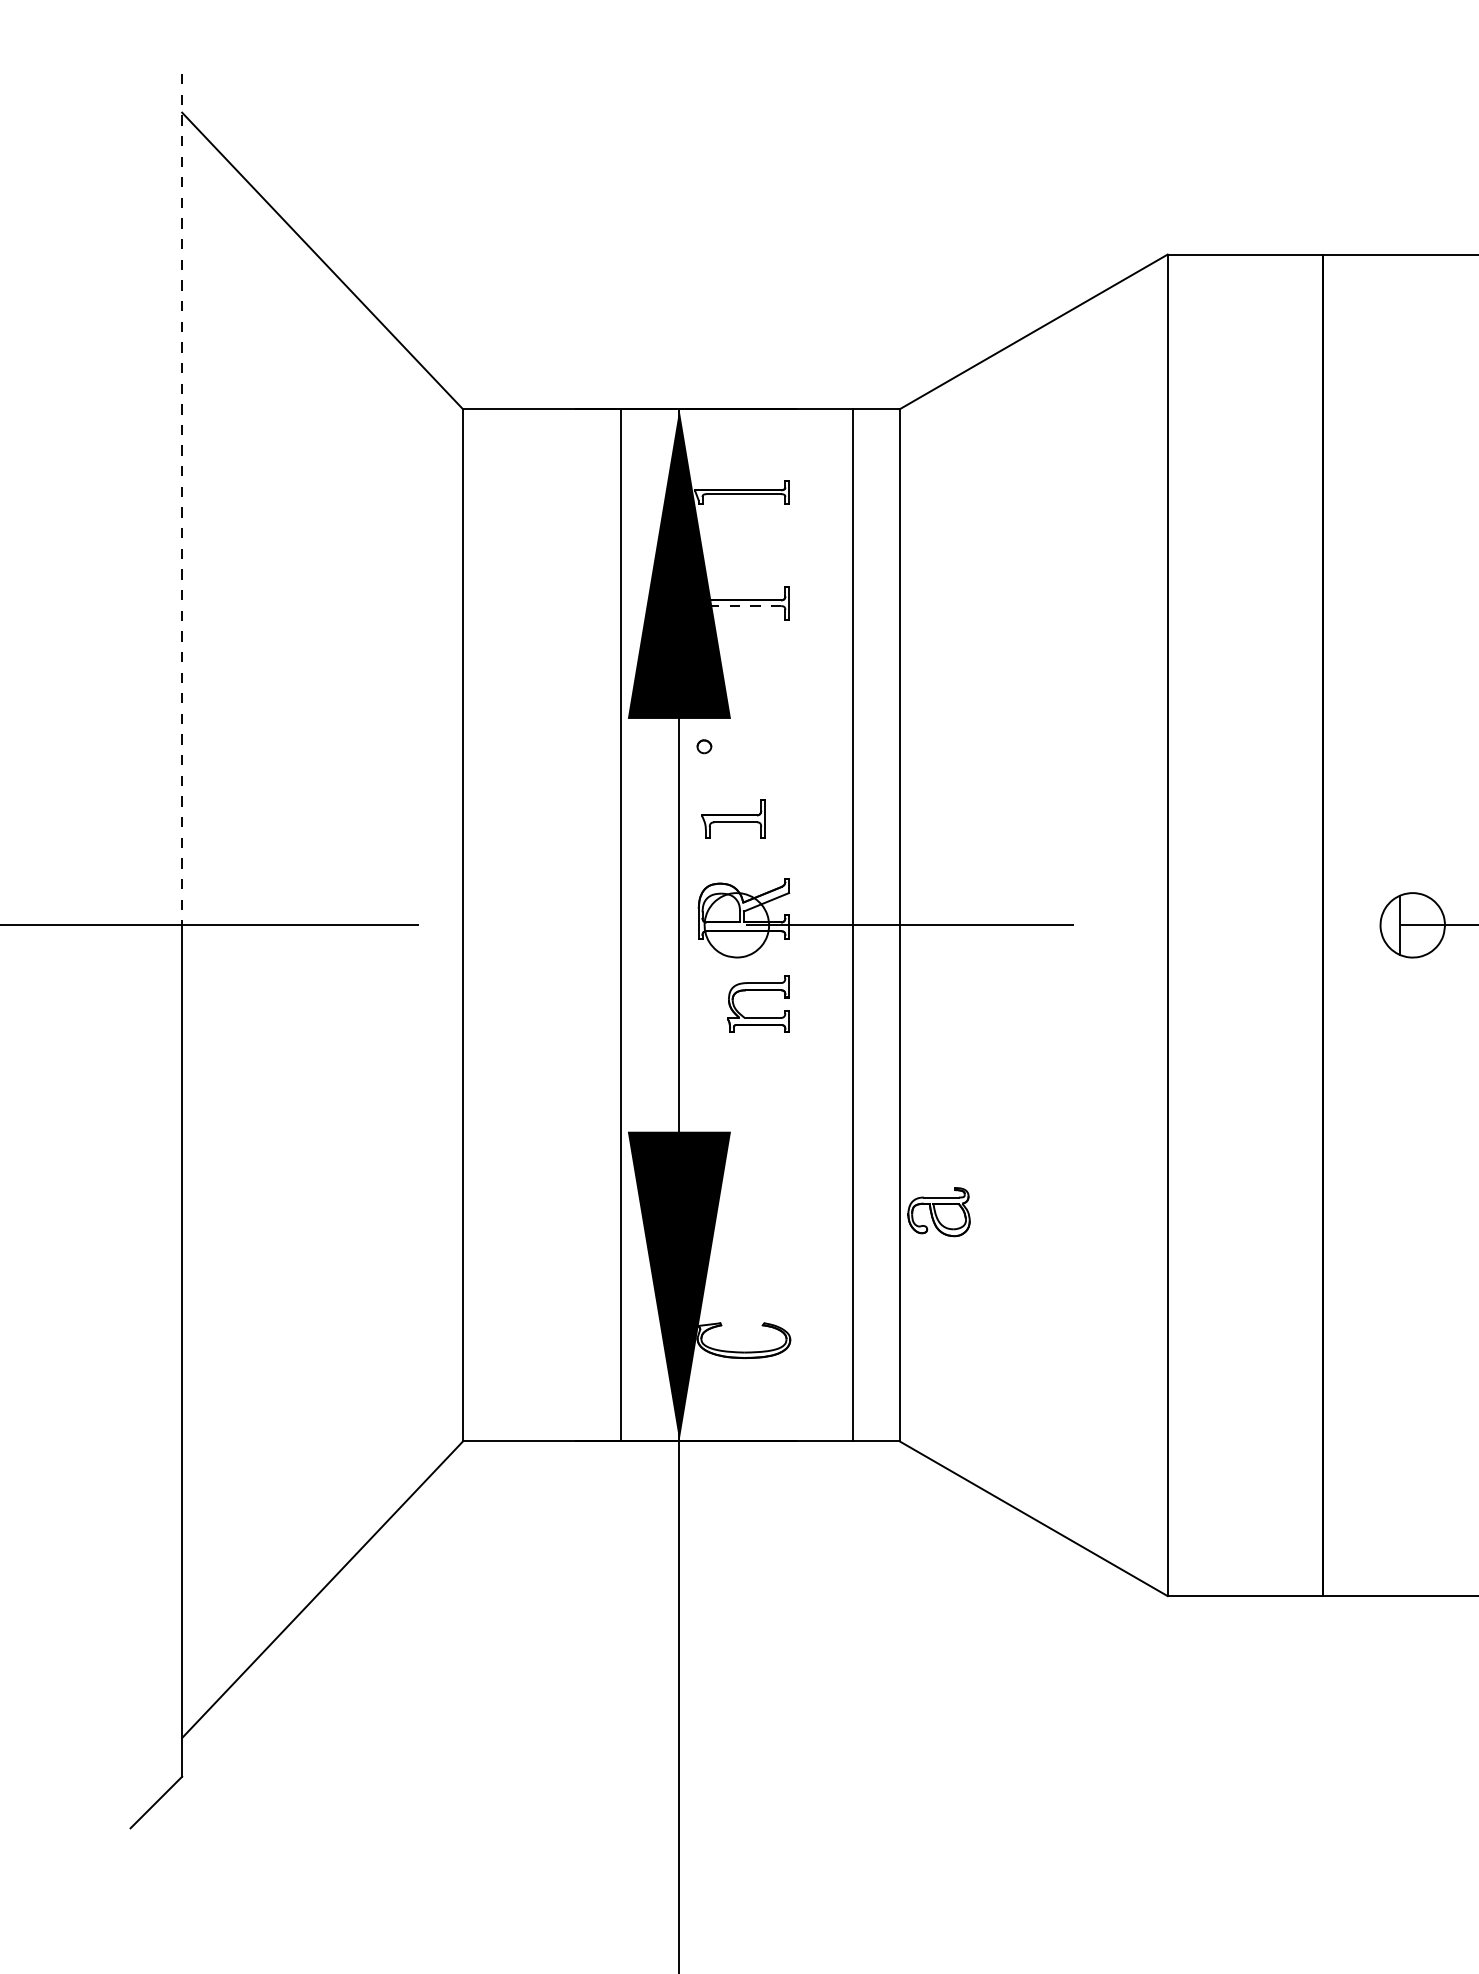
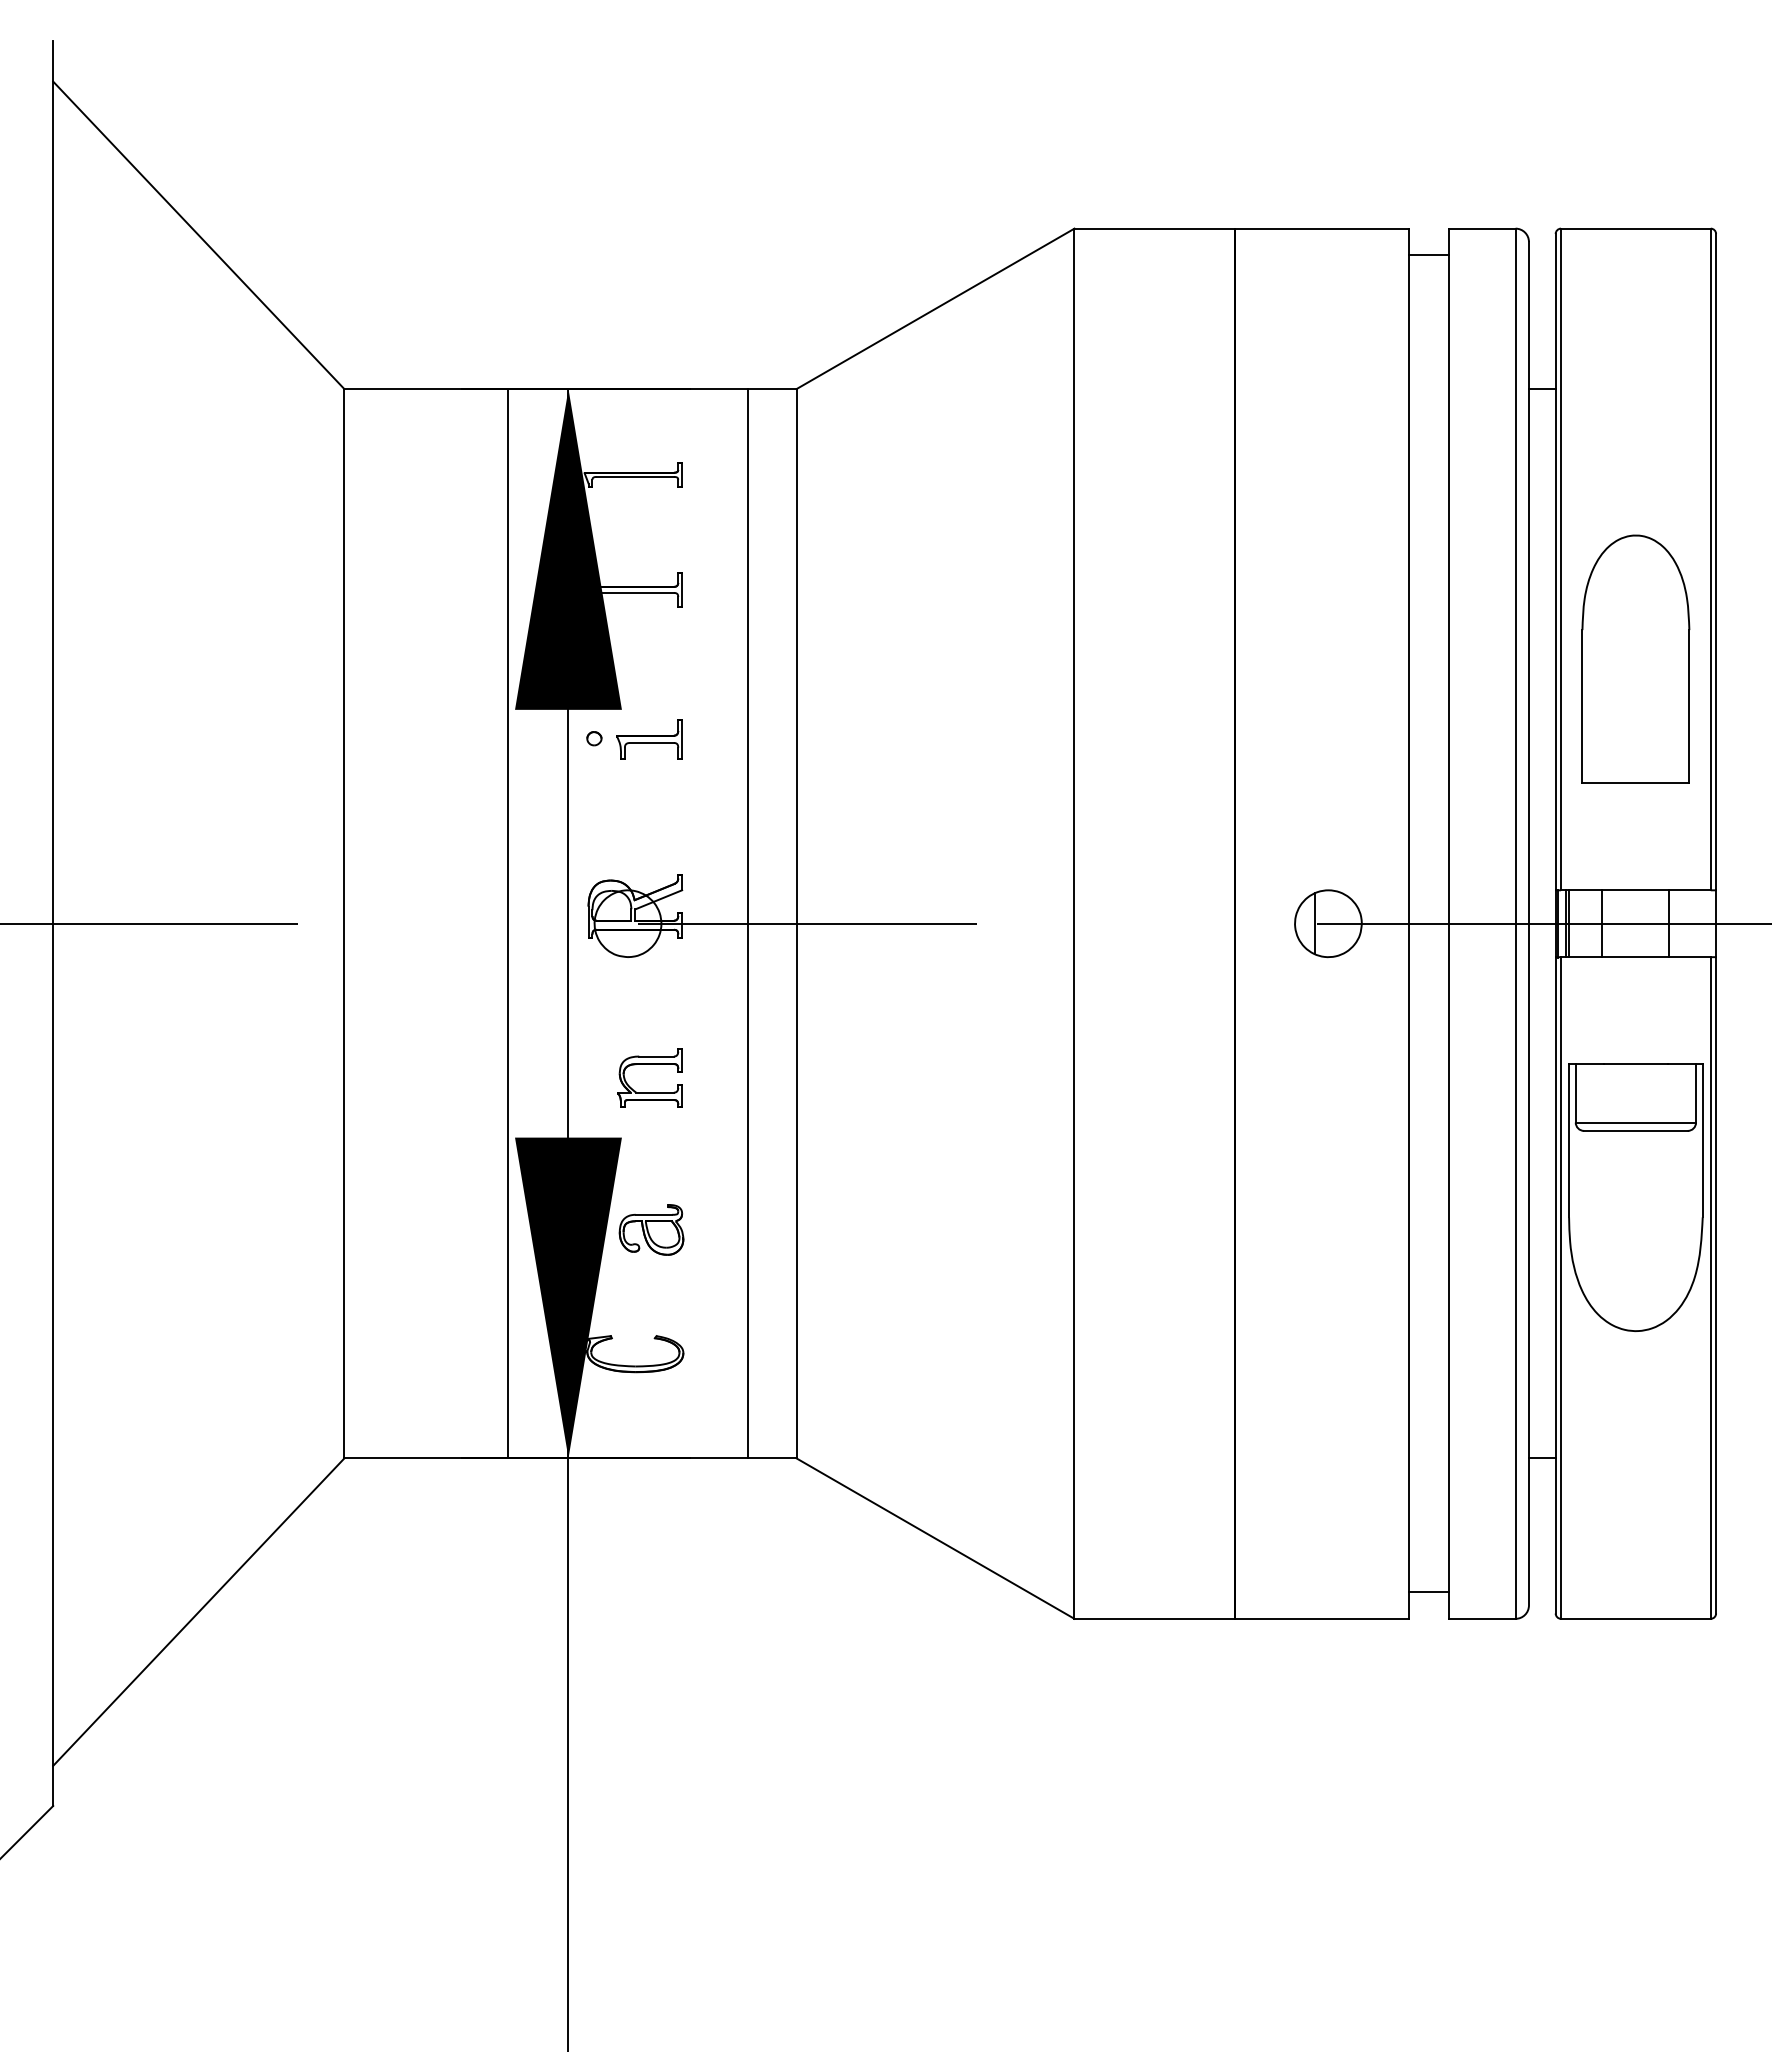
line: (182, 500) -> (53, 483), dashed -> solid
line: (744, 605) -> (635, 592), dashed -> solid
part: (733, 818) -> (649, 739), moved
part: (757, 990) -> (649, 1064), moved
part: (939, 1211) -> (651, 1229), moved

